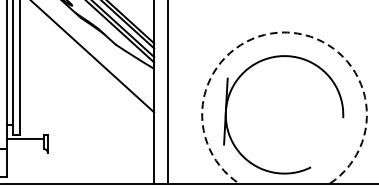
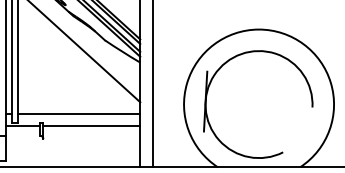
arc: (283, 32) -> (258, 29), dashed -> solid
line: (87, 124) -> (79, 113), added
line: (100, 138) -> (91, 126), added

